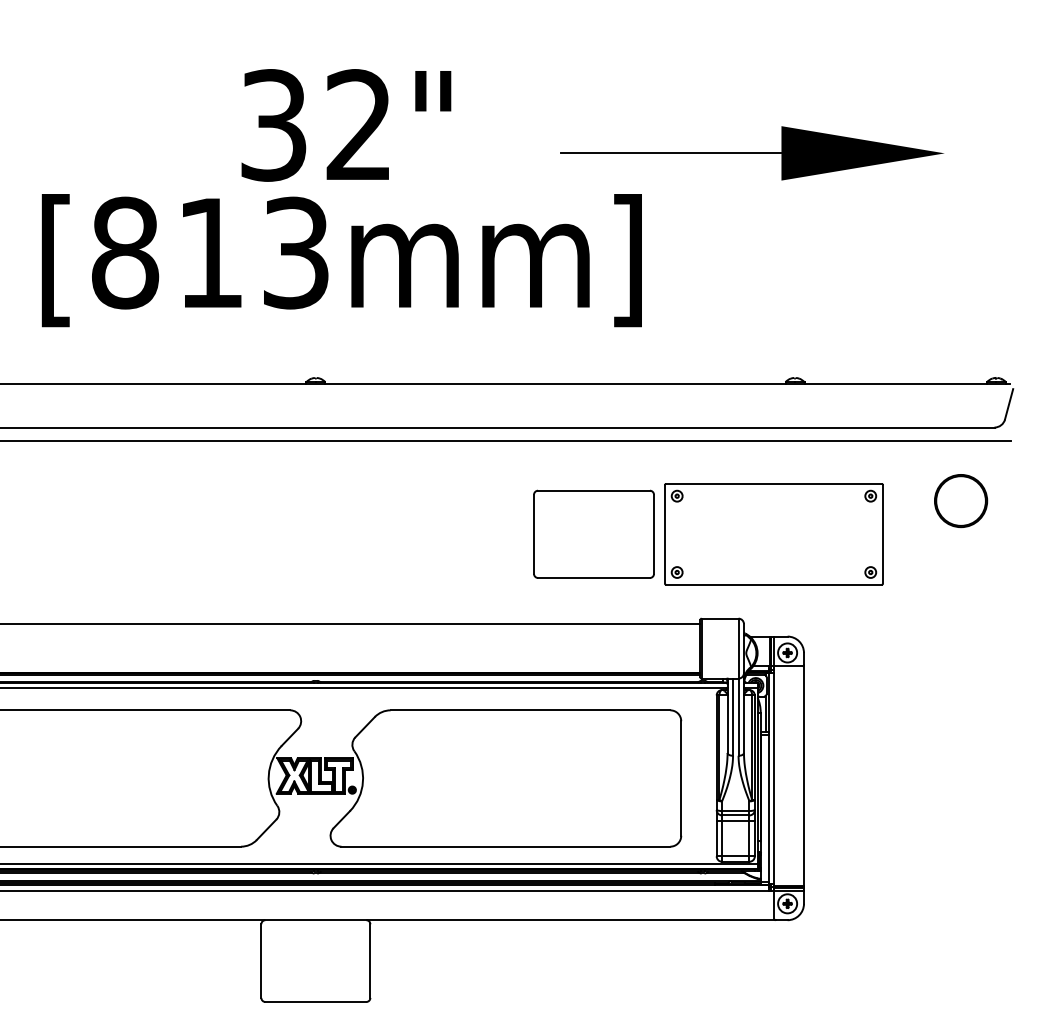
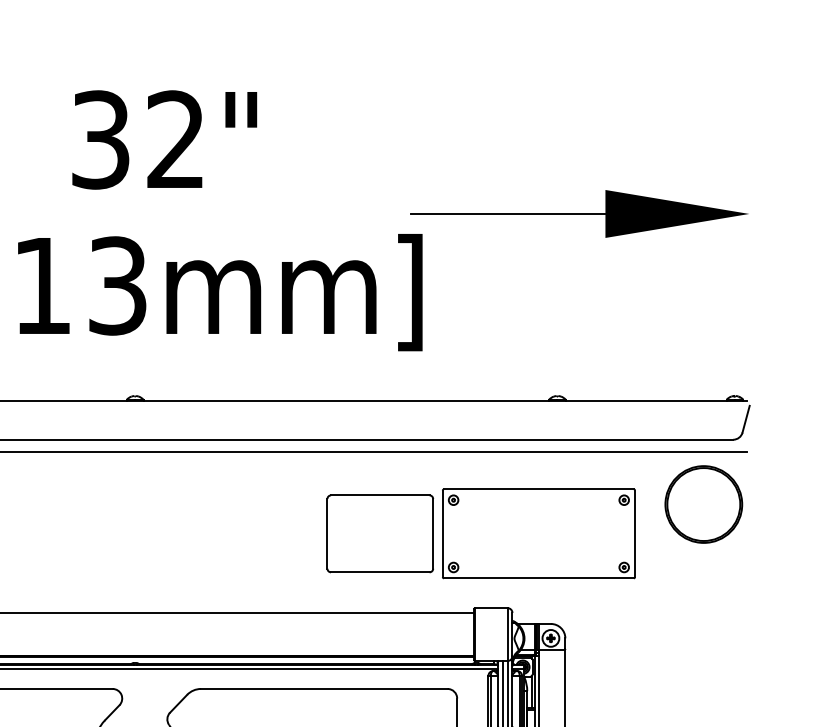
text: (346, 125) -> (164, 140), moved
part: (751, 153) -> (579, 214), moved
part: (960, 500) -> (703, 504), size x1.67

